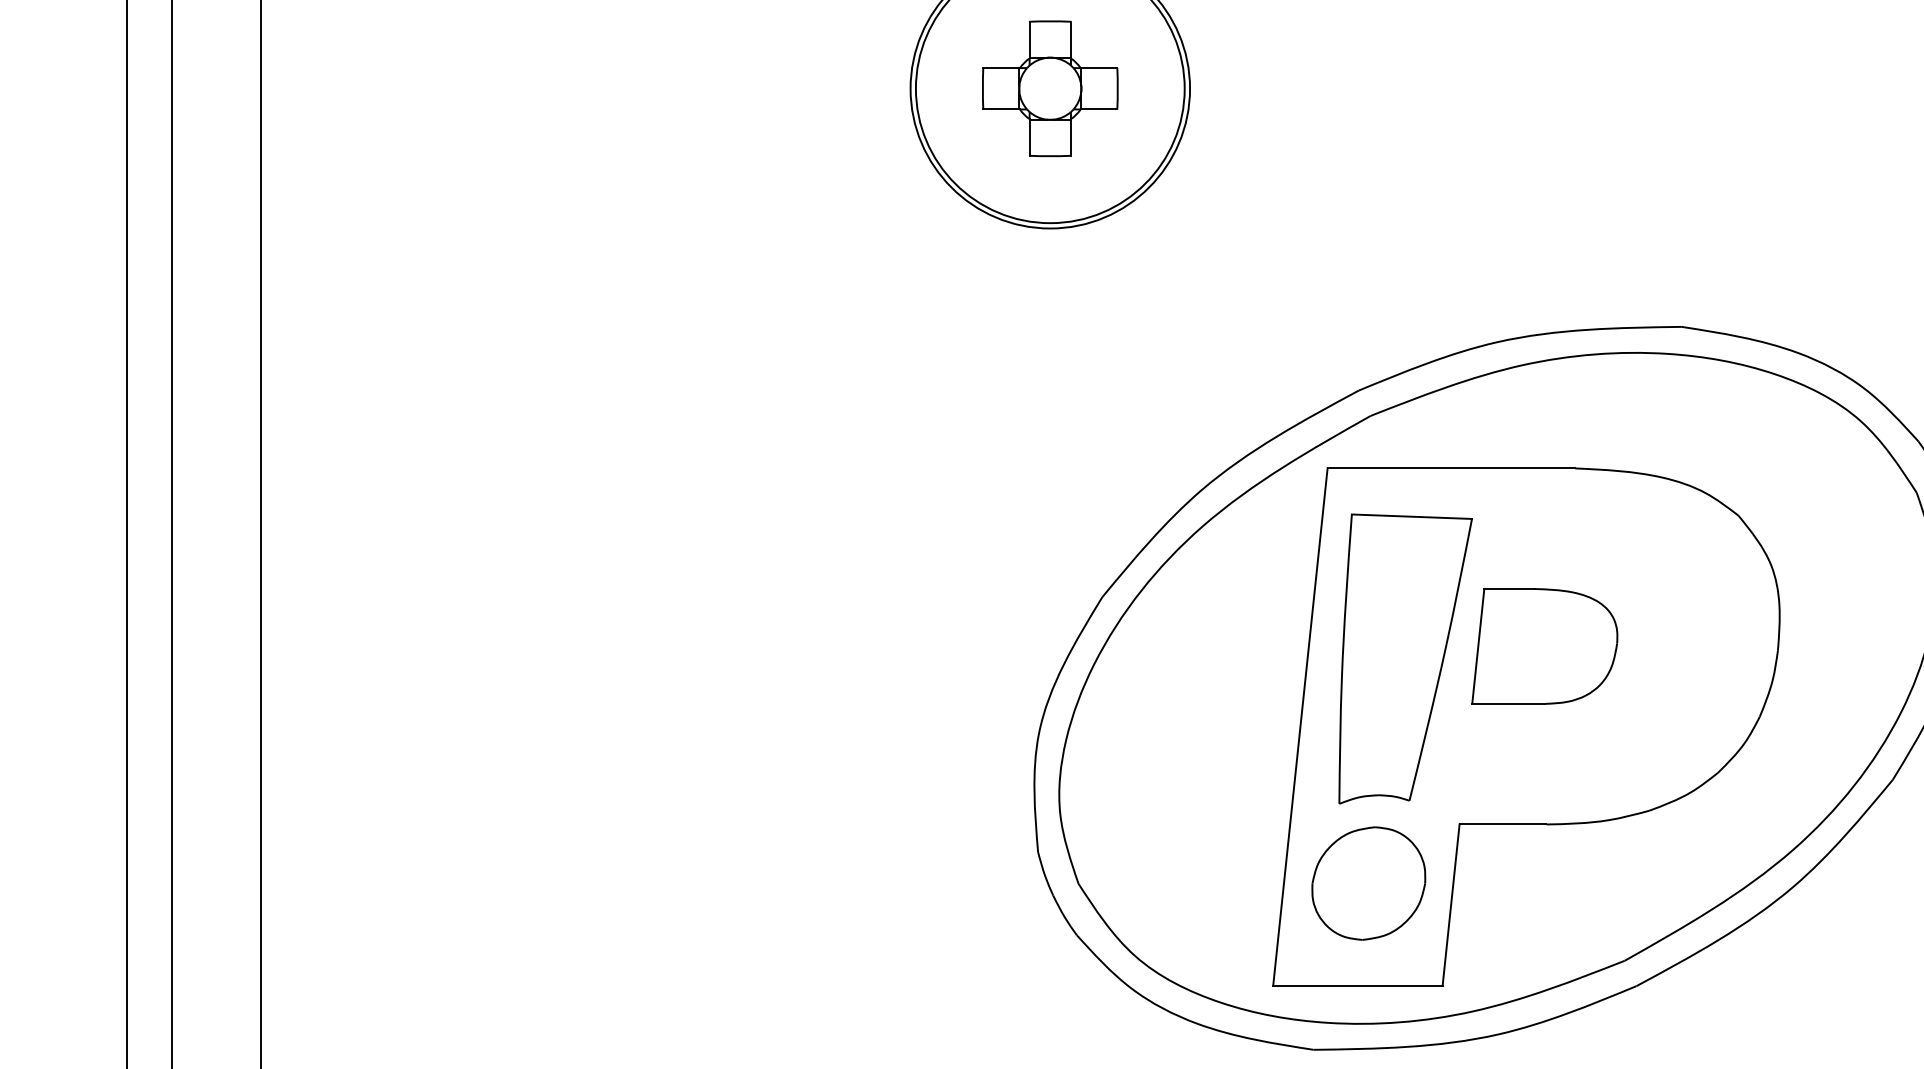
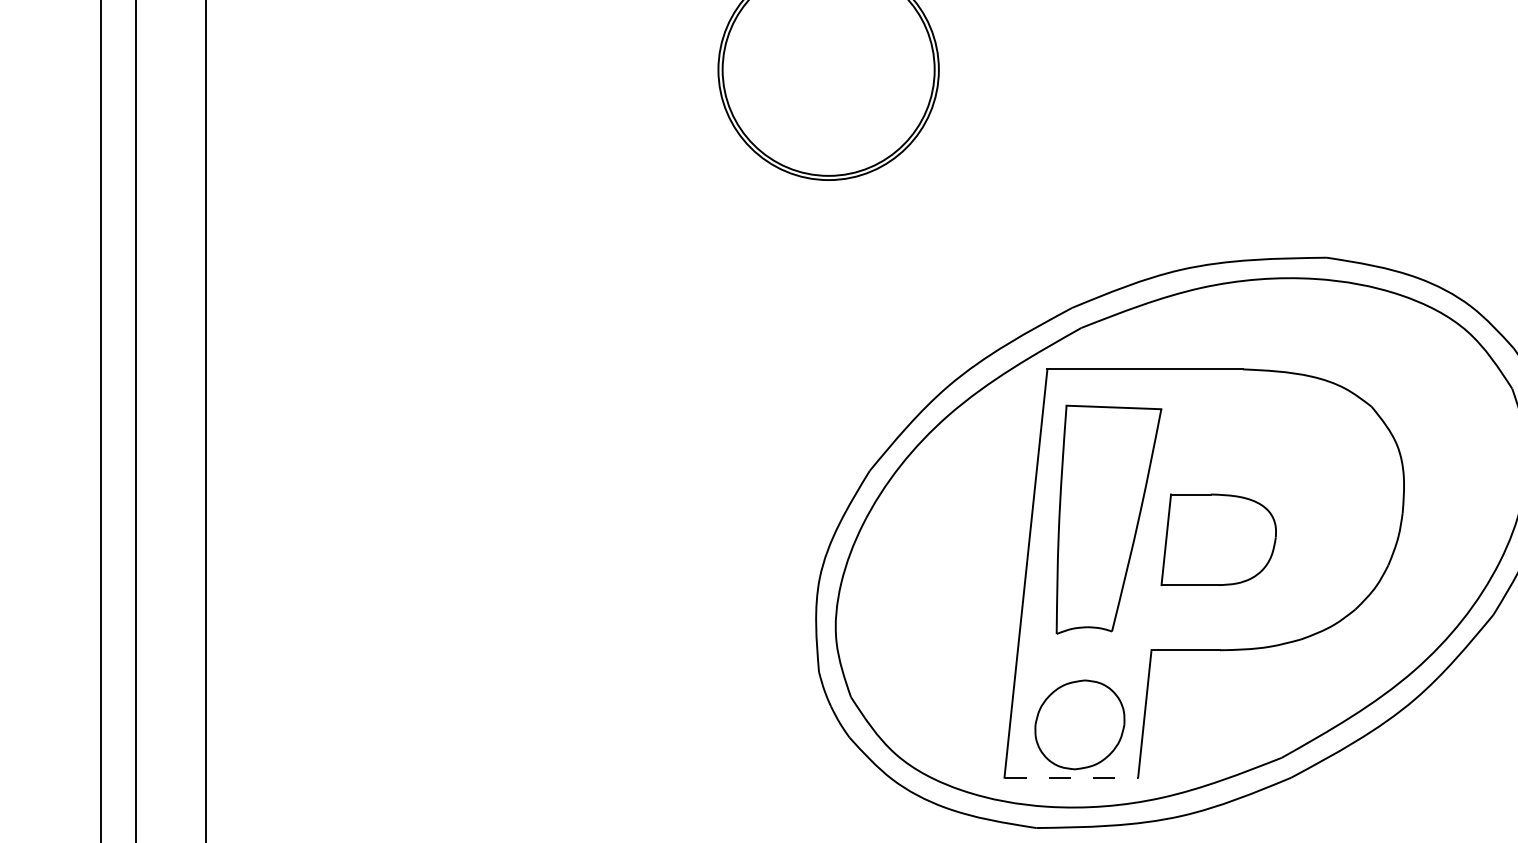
part: (1050, 88) -> (828, 69), removed
part: (1544, 646) -> (1218, 539), moved
part: (1368, 883) -> (1079, 724), moved
line: (1358, 985) -> (1071, 777), solid -> dashed

